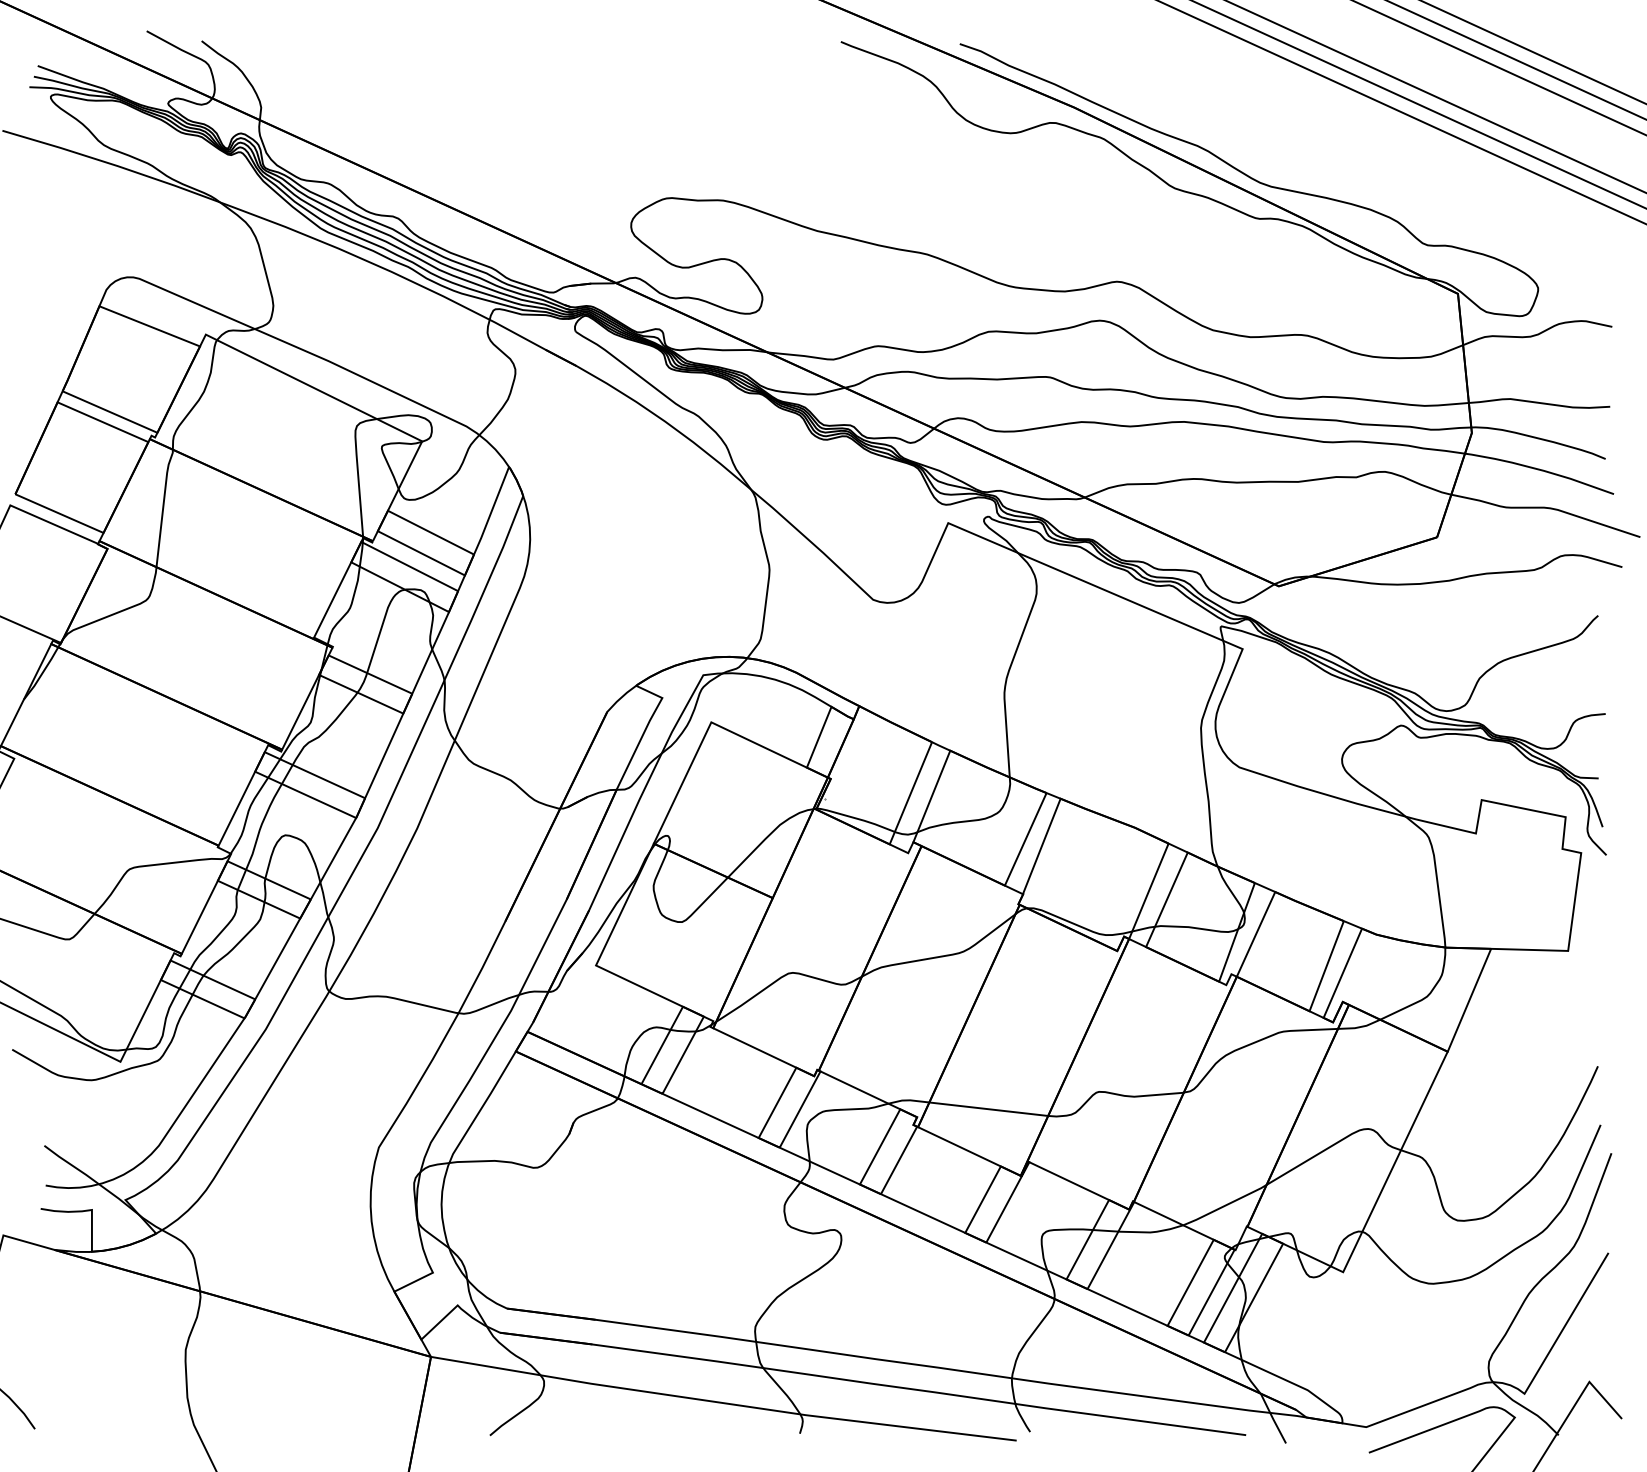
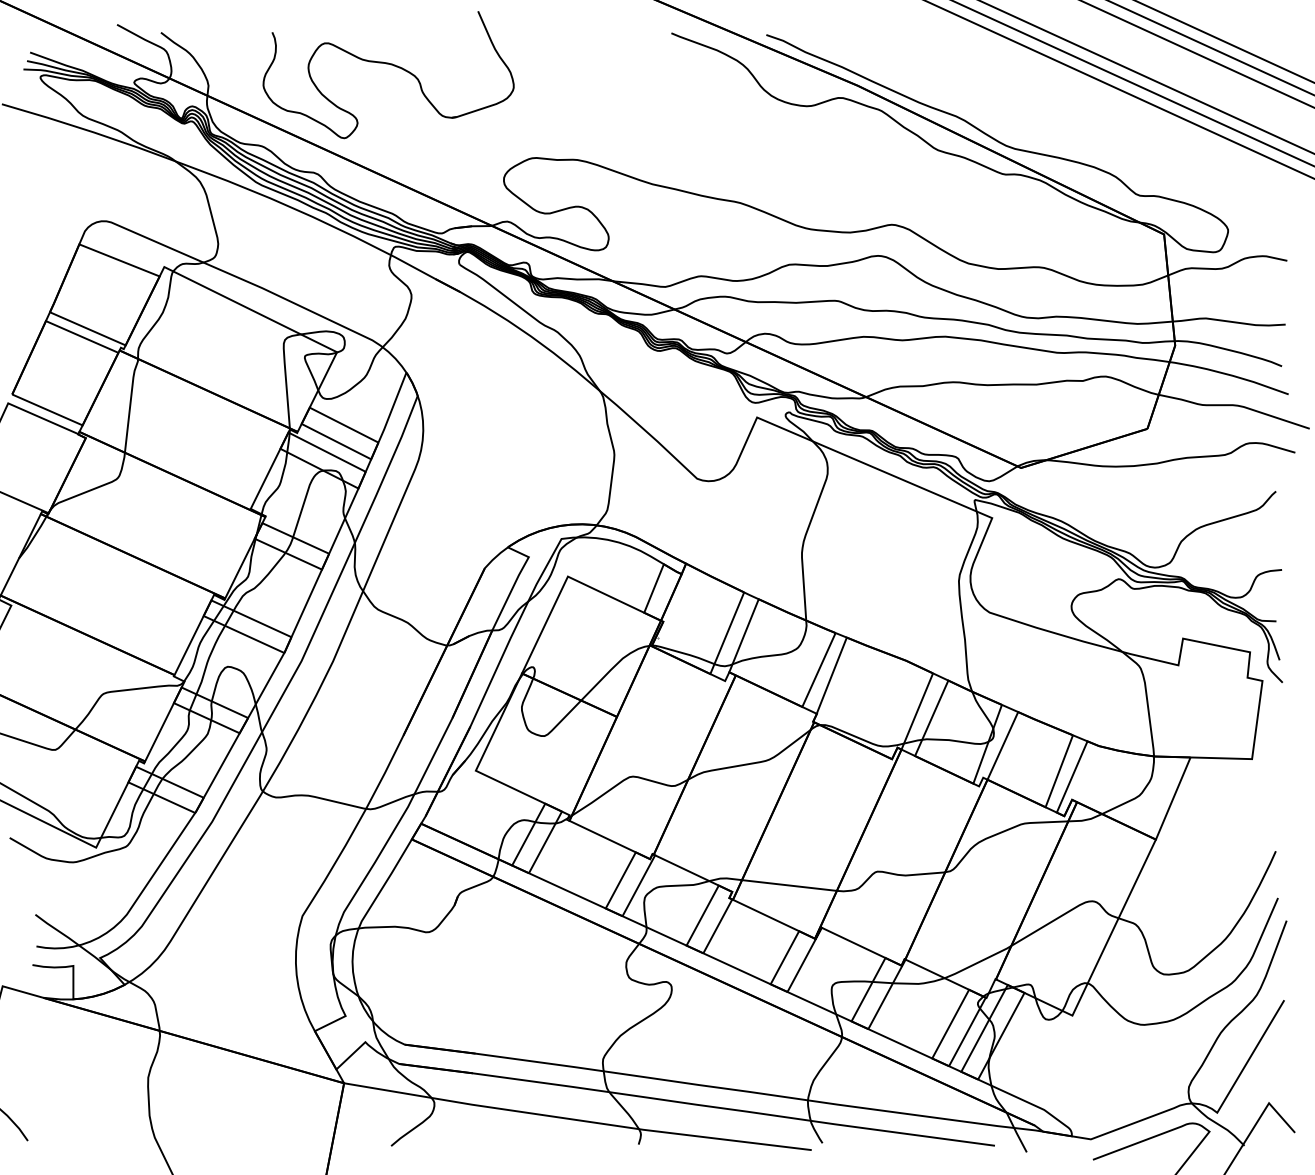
part: (490, 82) -> (391, 65), added

